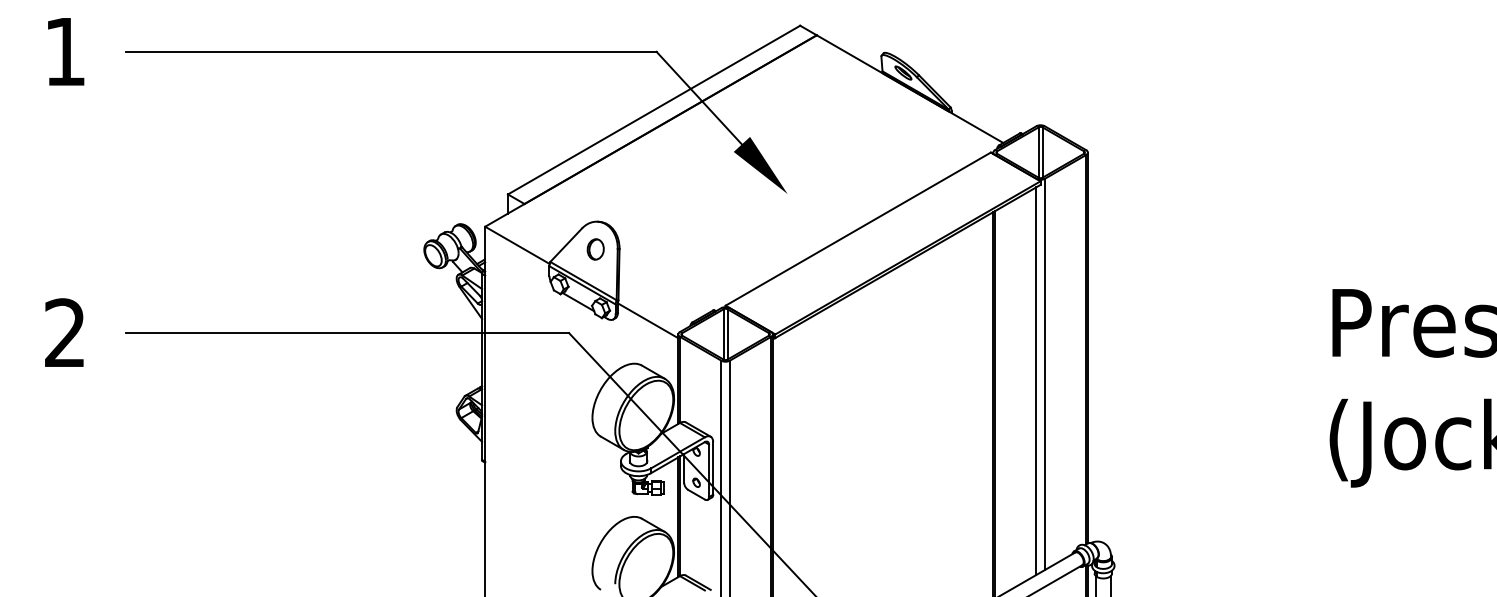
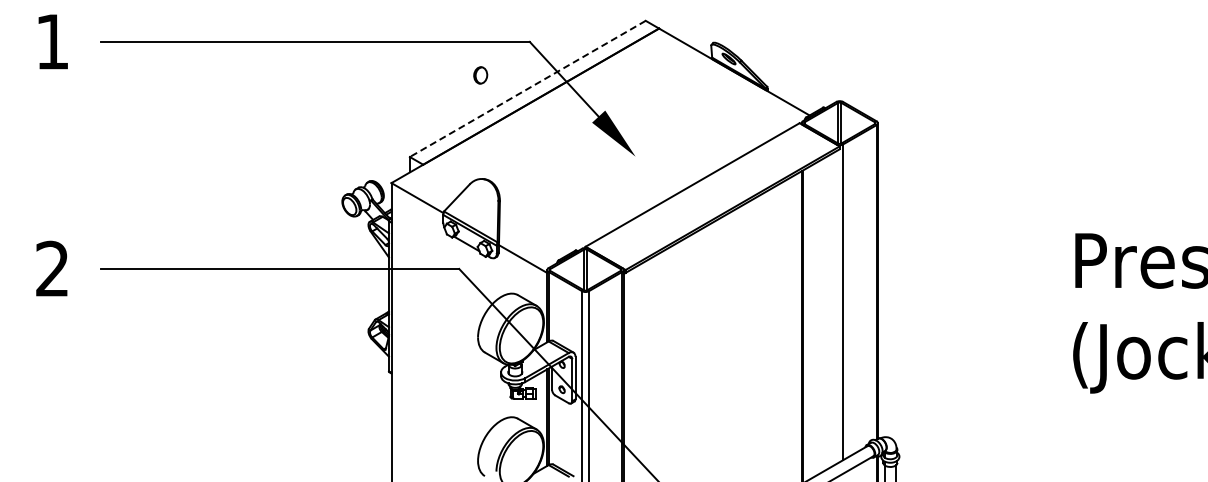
line: (653, 110) -> (527, 89), solid -> dashed
part: (595, 249) -> (480, 75), moved
line: (1036, 380) -> (836, 307), removed

